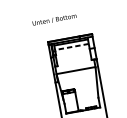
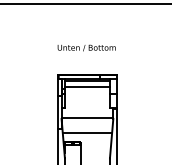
text: (54, 19) -> (86, 47), moved
line: (71, 46) -> (87, 86), dashed -> solid
line: (78, 82) -> (87, 133), added

